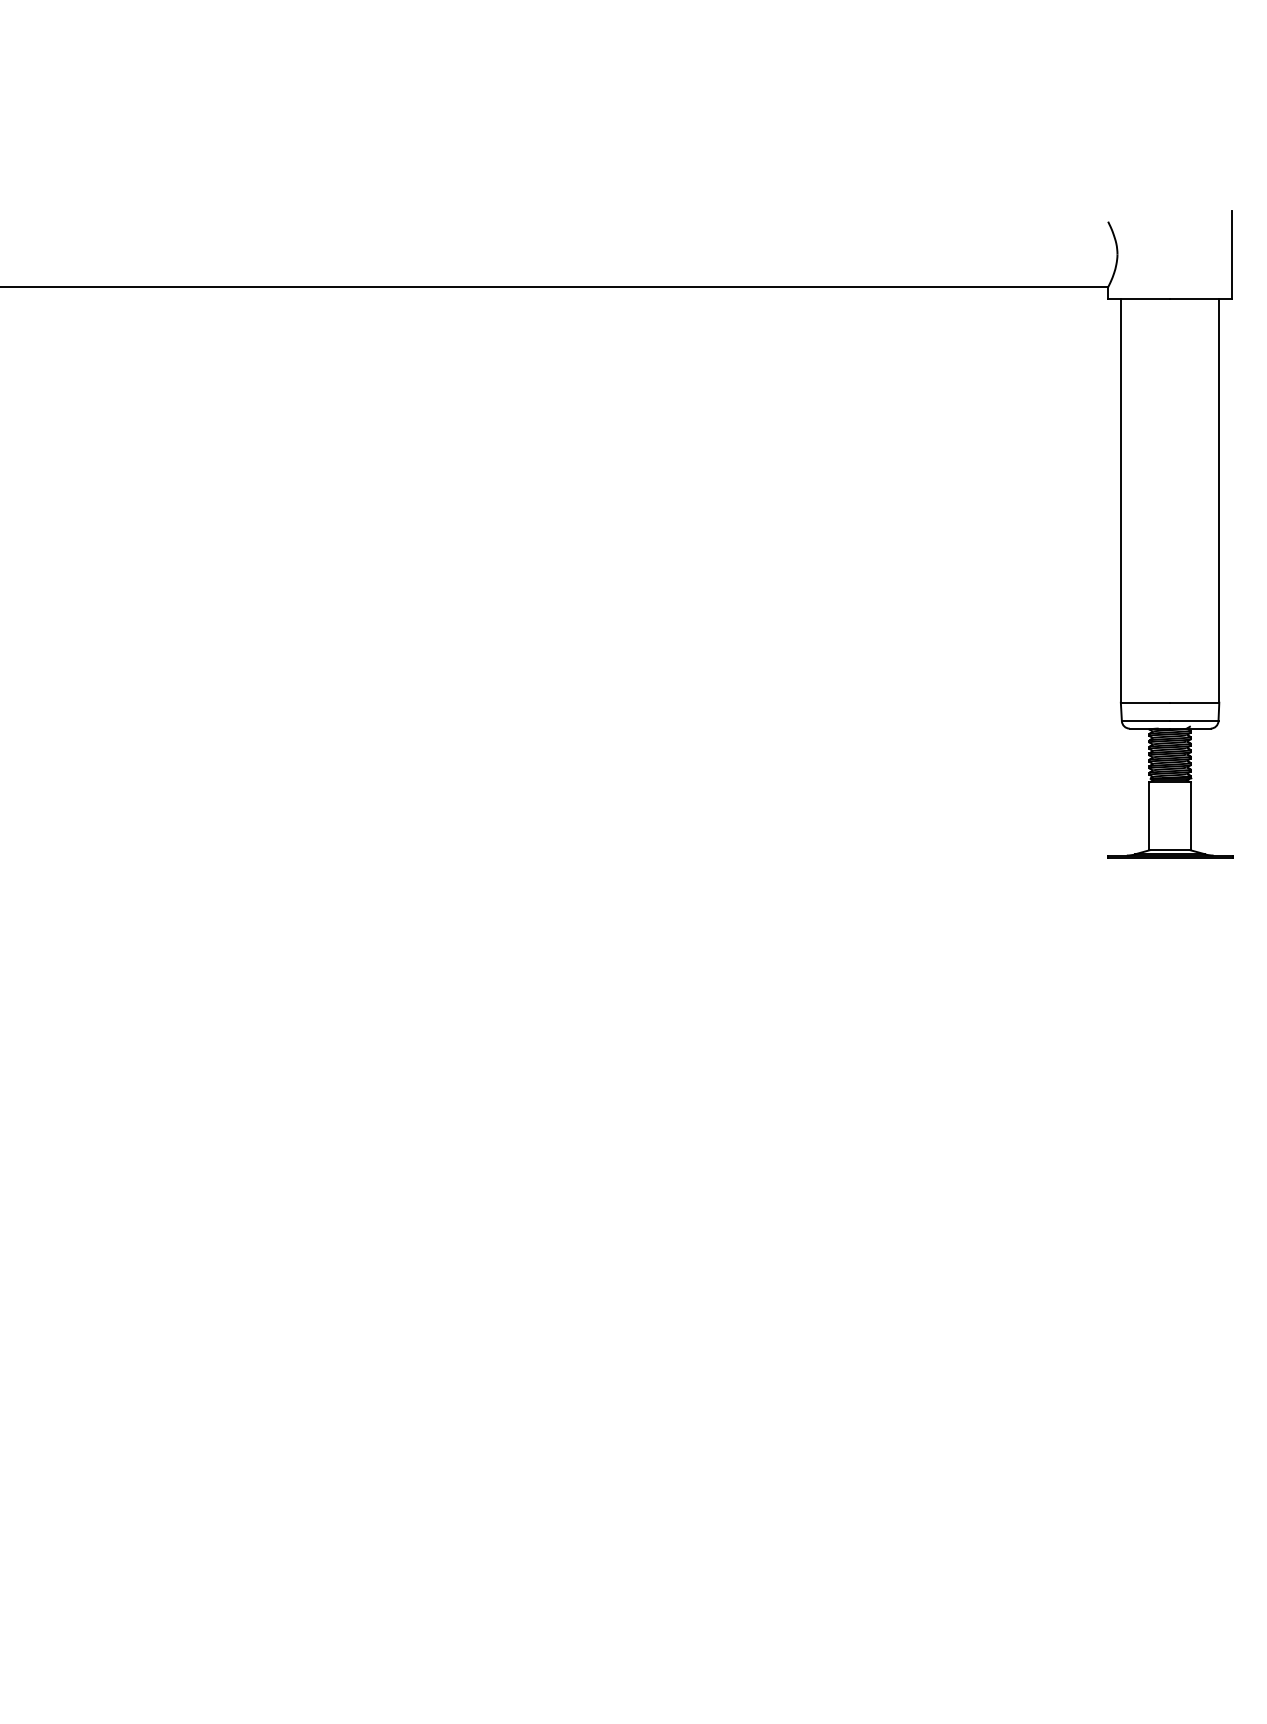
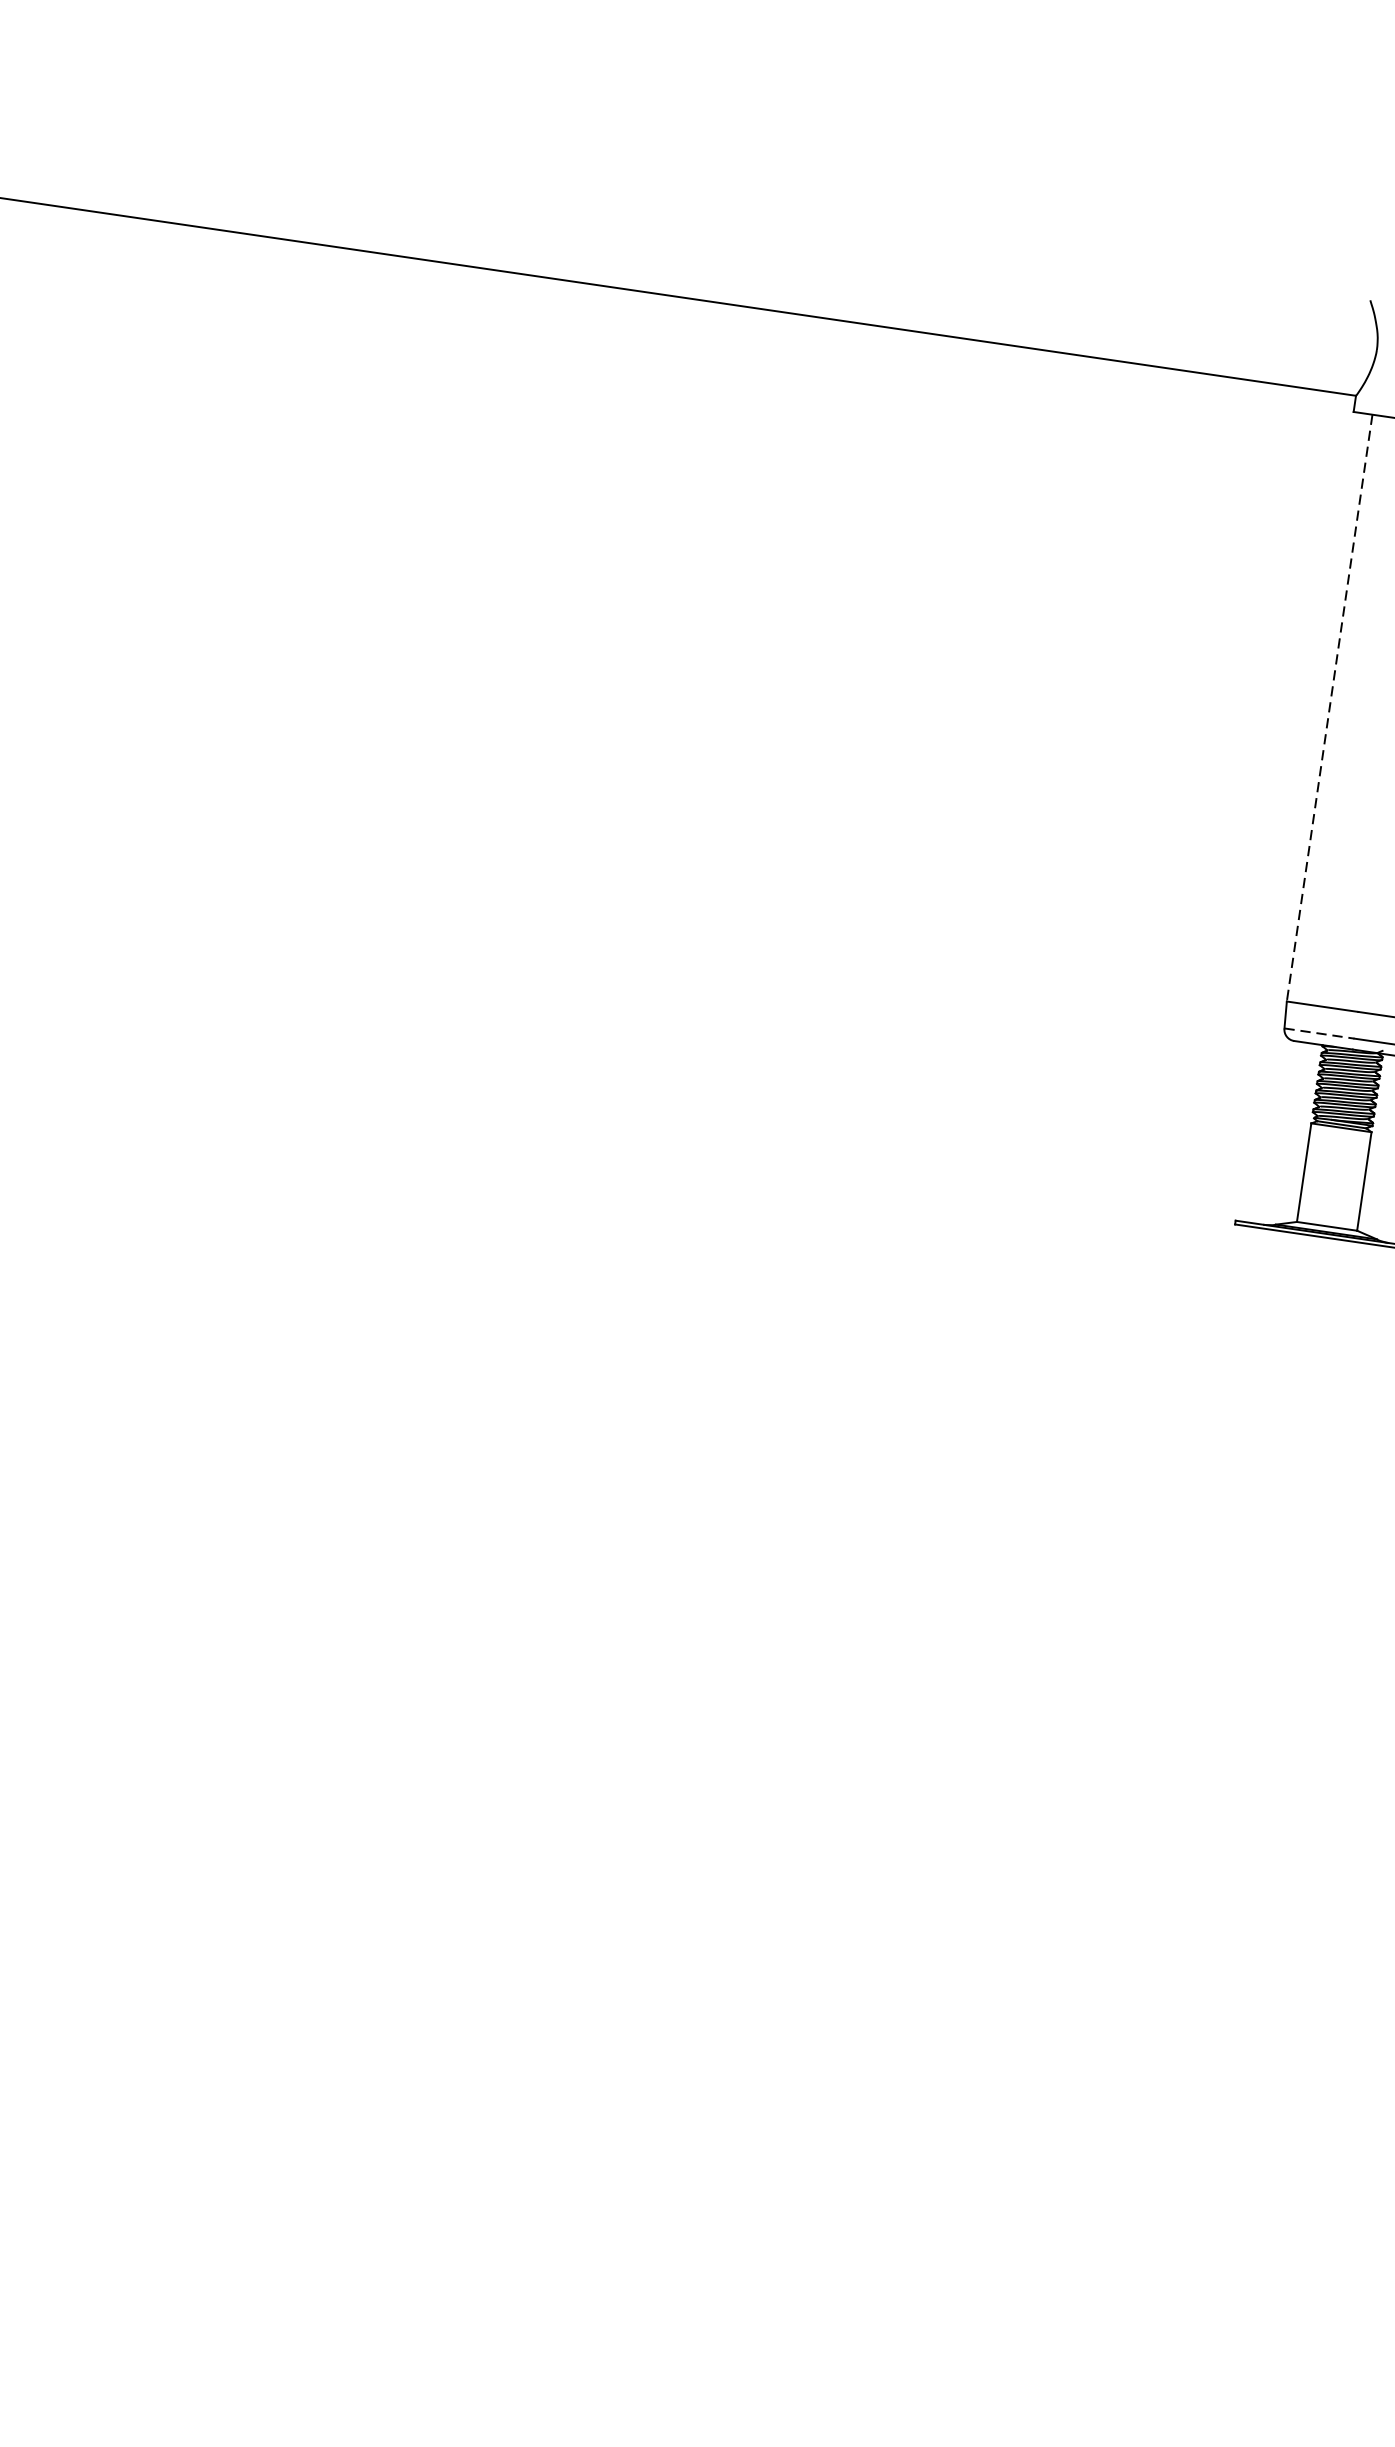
line: (1120, 501) -> (1328, 709), solid -> dashed
line: (1146, 721) -> (1320, 1034), solid -> dashed

